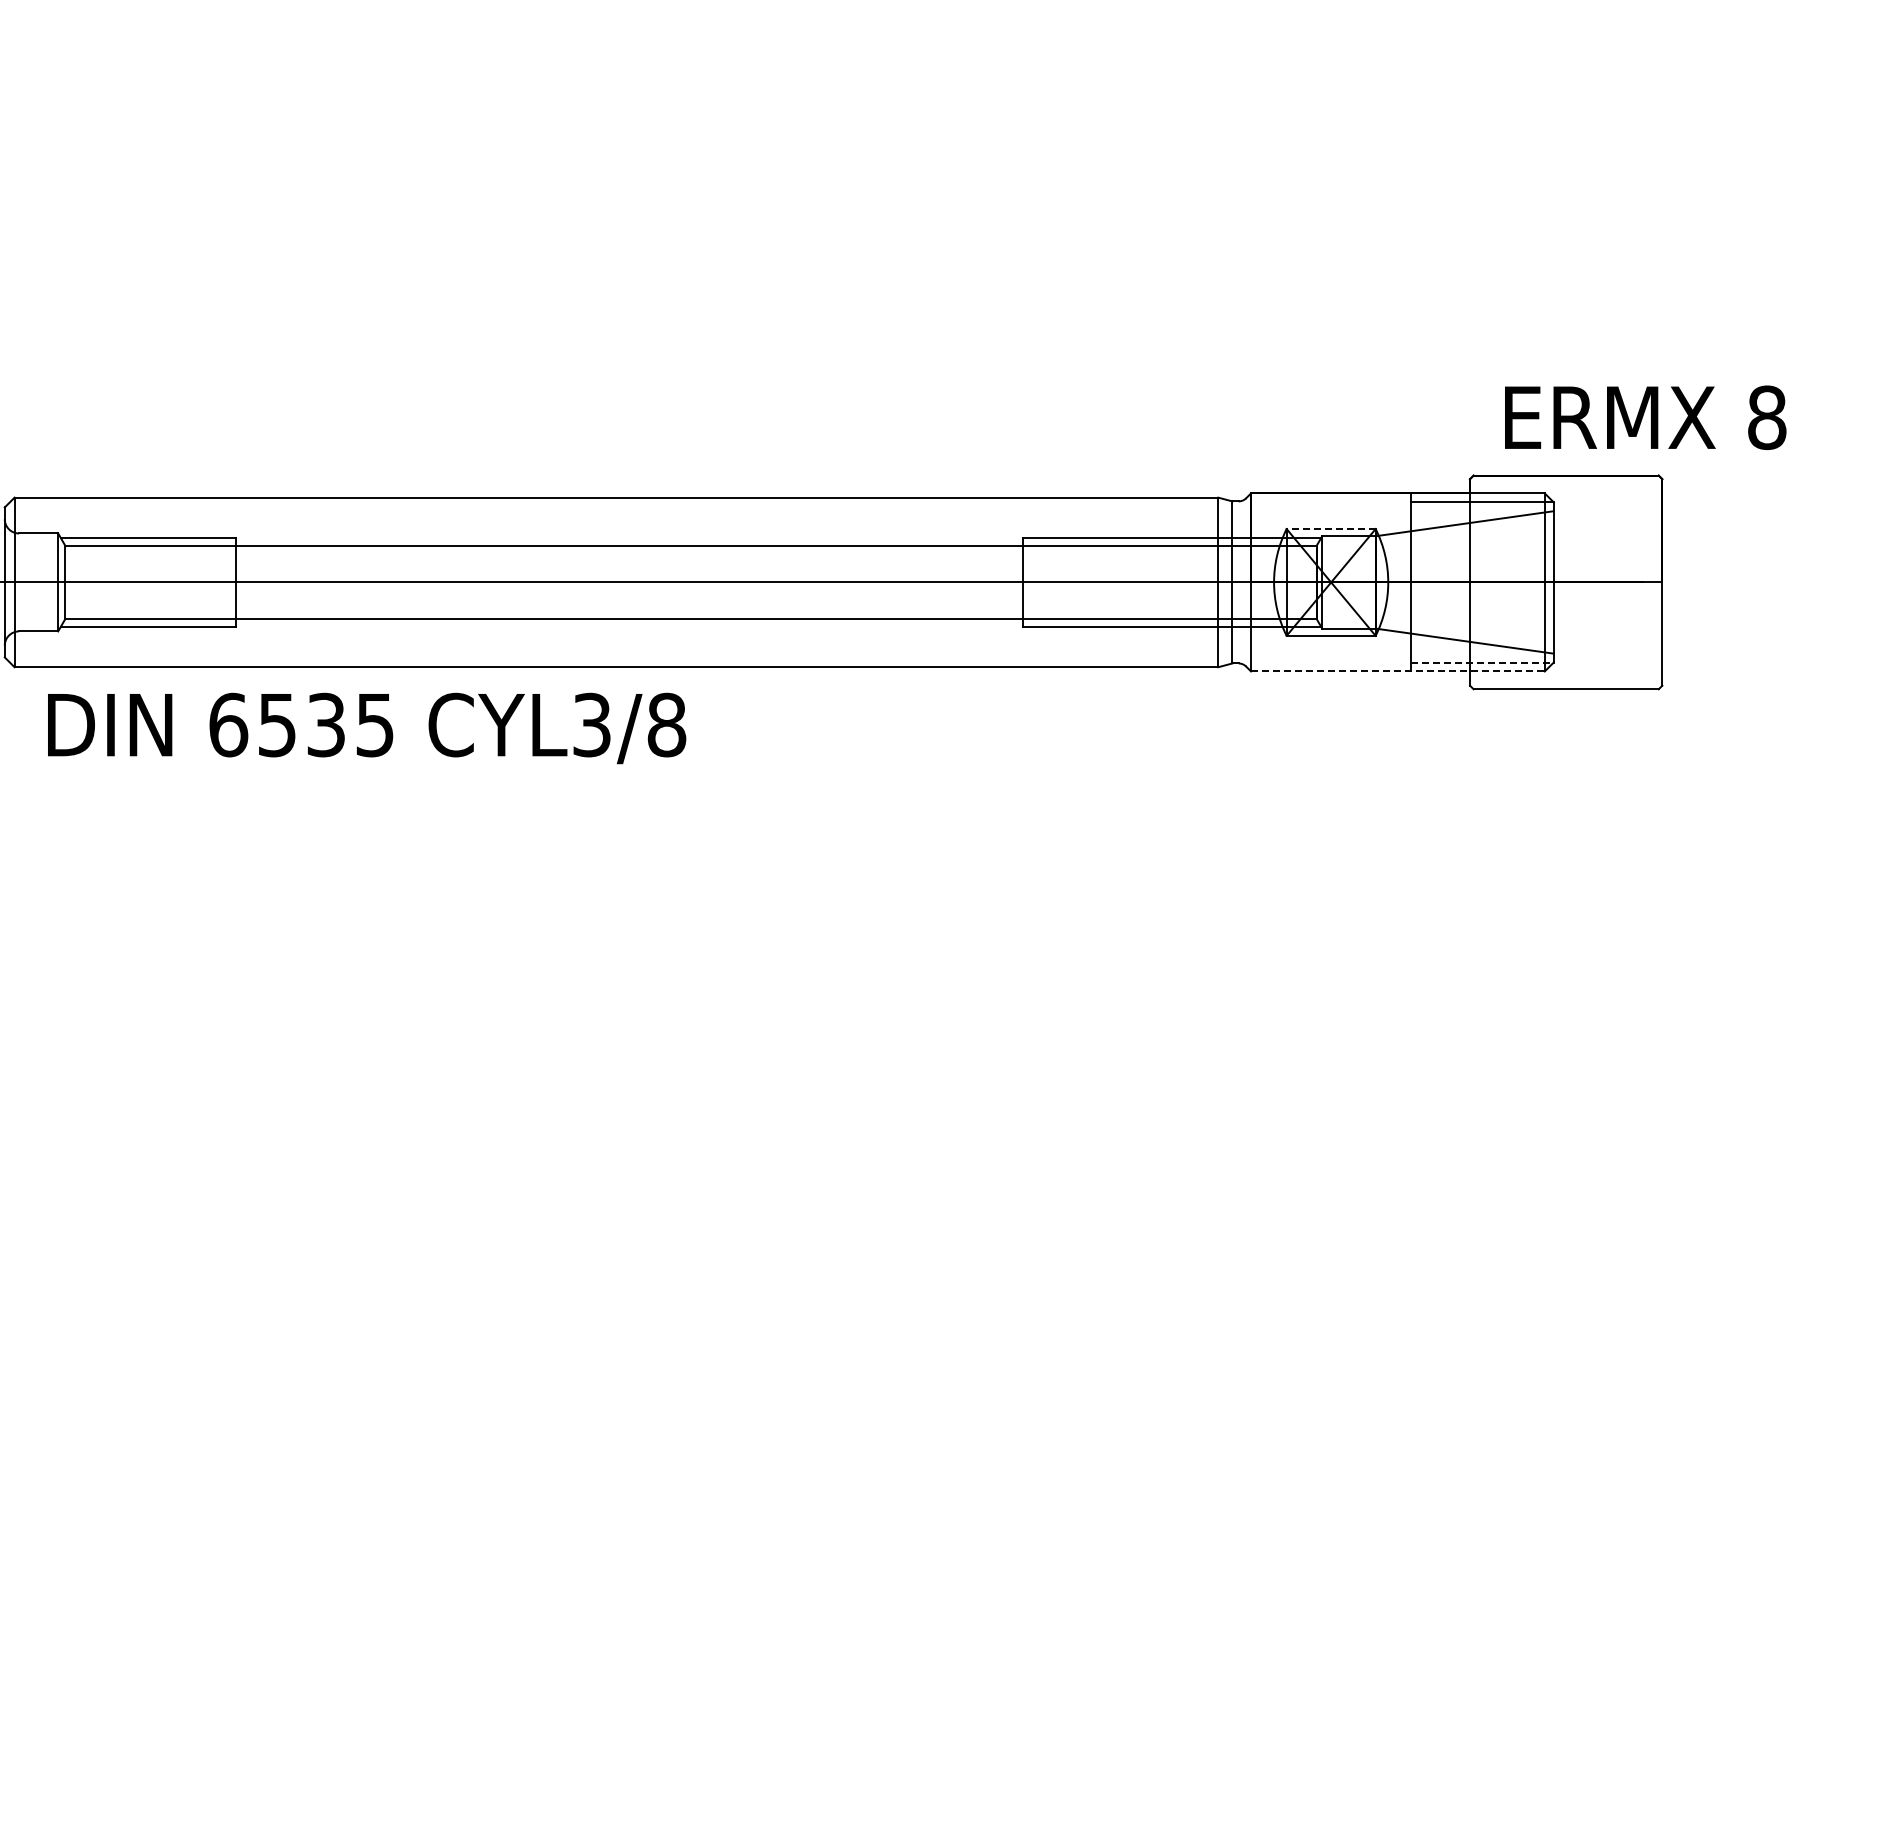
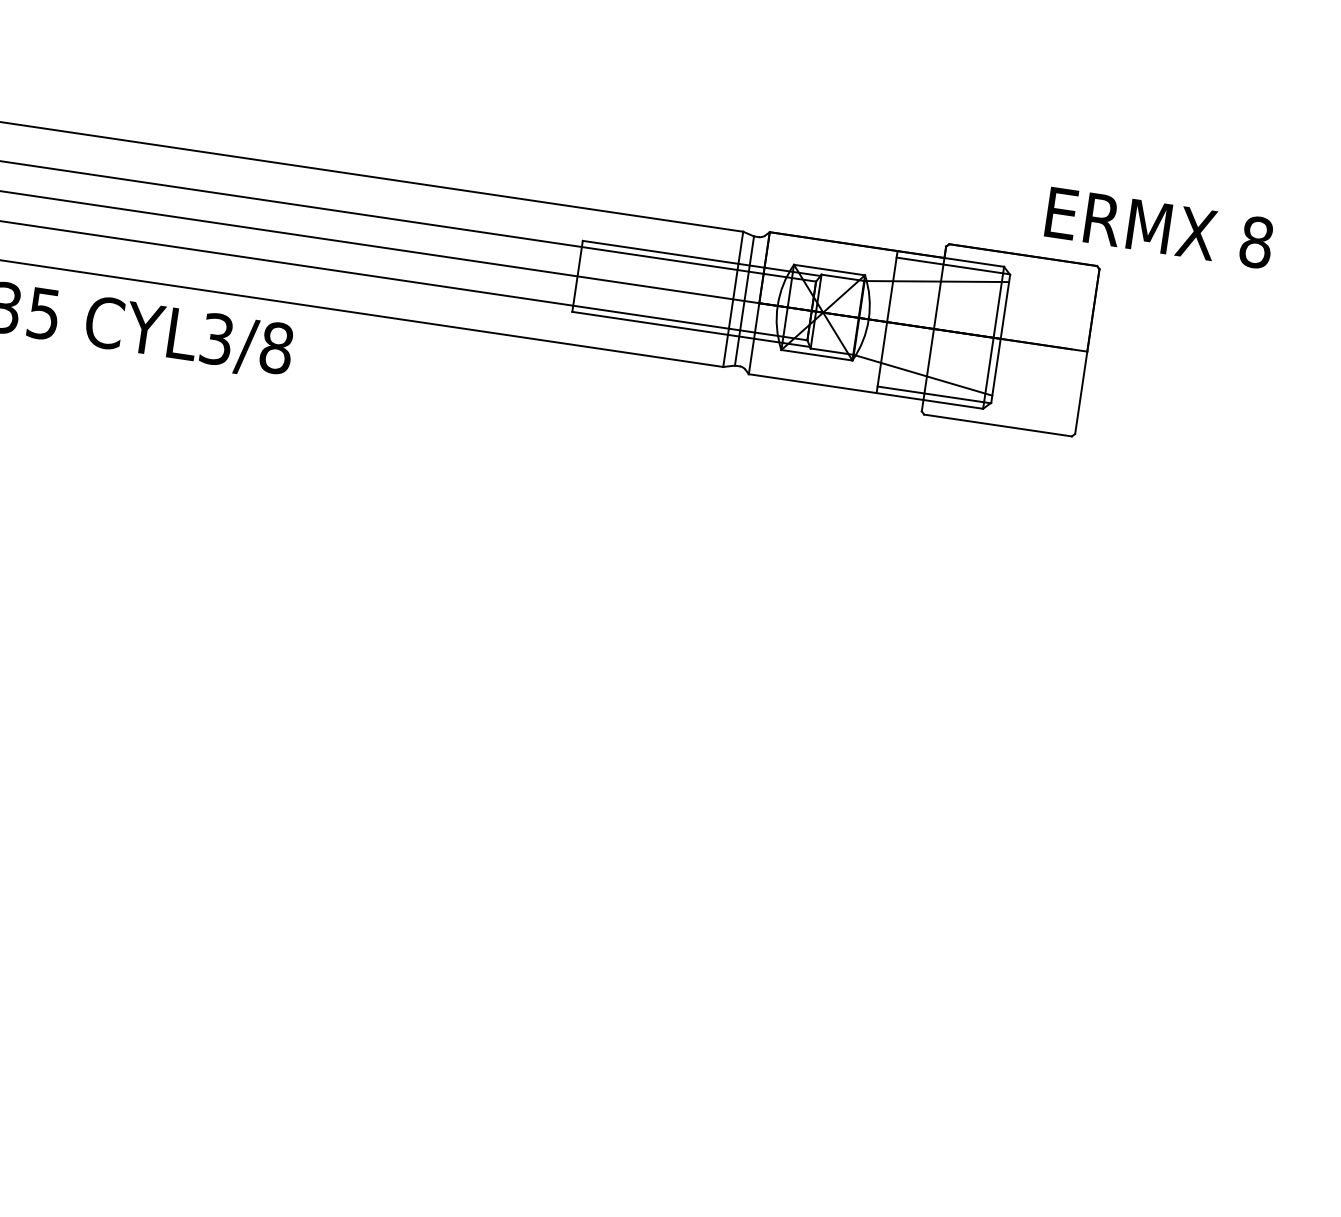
text: (1645, 417) -> (1159, 227), moved
line: (1331, 529) -> (829, 270), dashed -> solid
line: (1482, 663) -> (934, 395), dashed -> solid
line: (1397, 671) -> (865, 391), dashed -> solid

